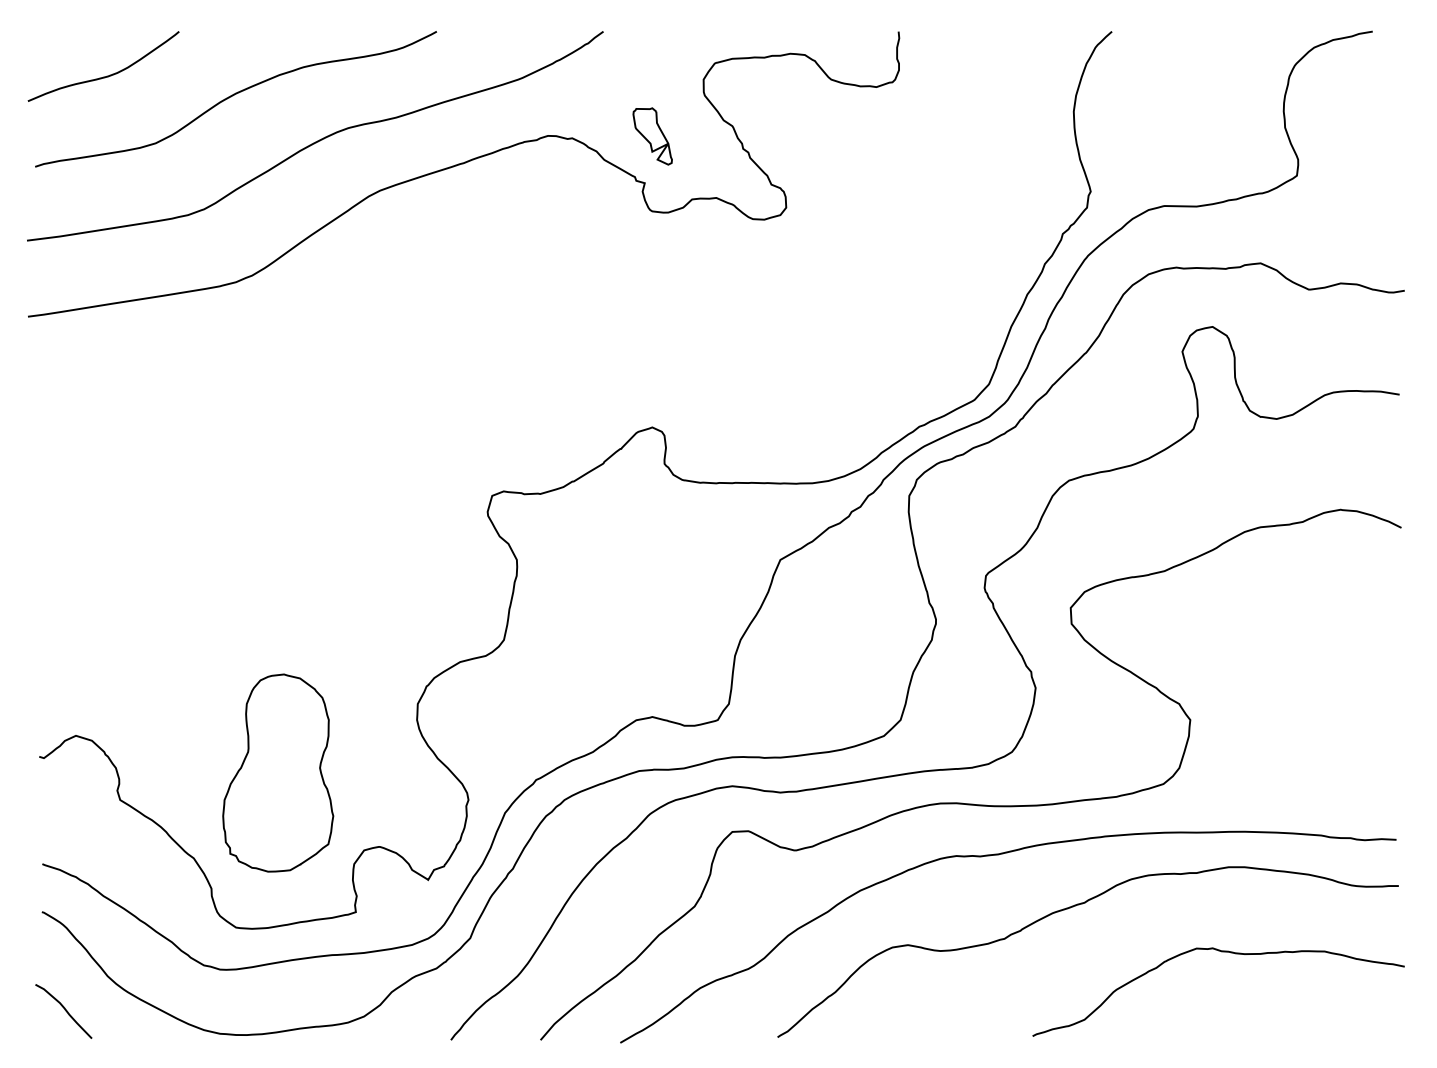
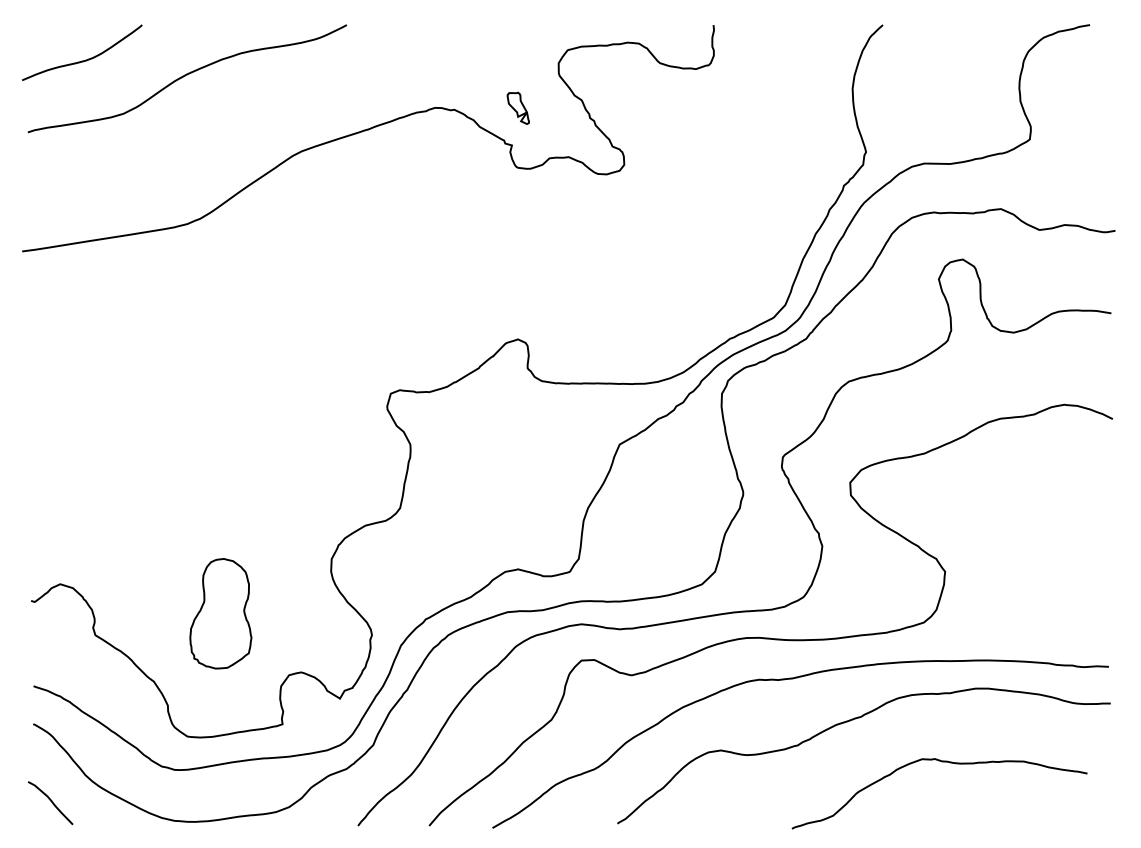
part: (653, 136) -> (518, 108), size x0.7
curve: (316, 140) -> (251, 111), removed
part: (277, 772) -> (220, 613), size x0.7
curve: (1220, 952) -> (941, 762), moved

